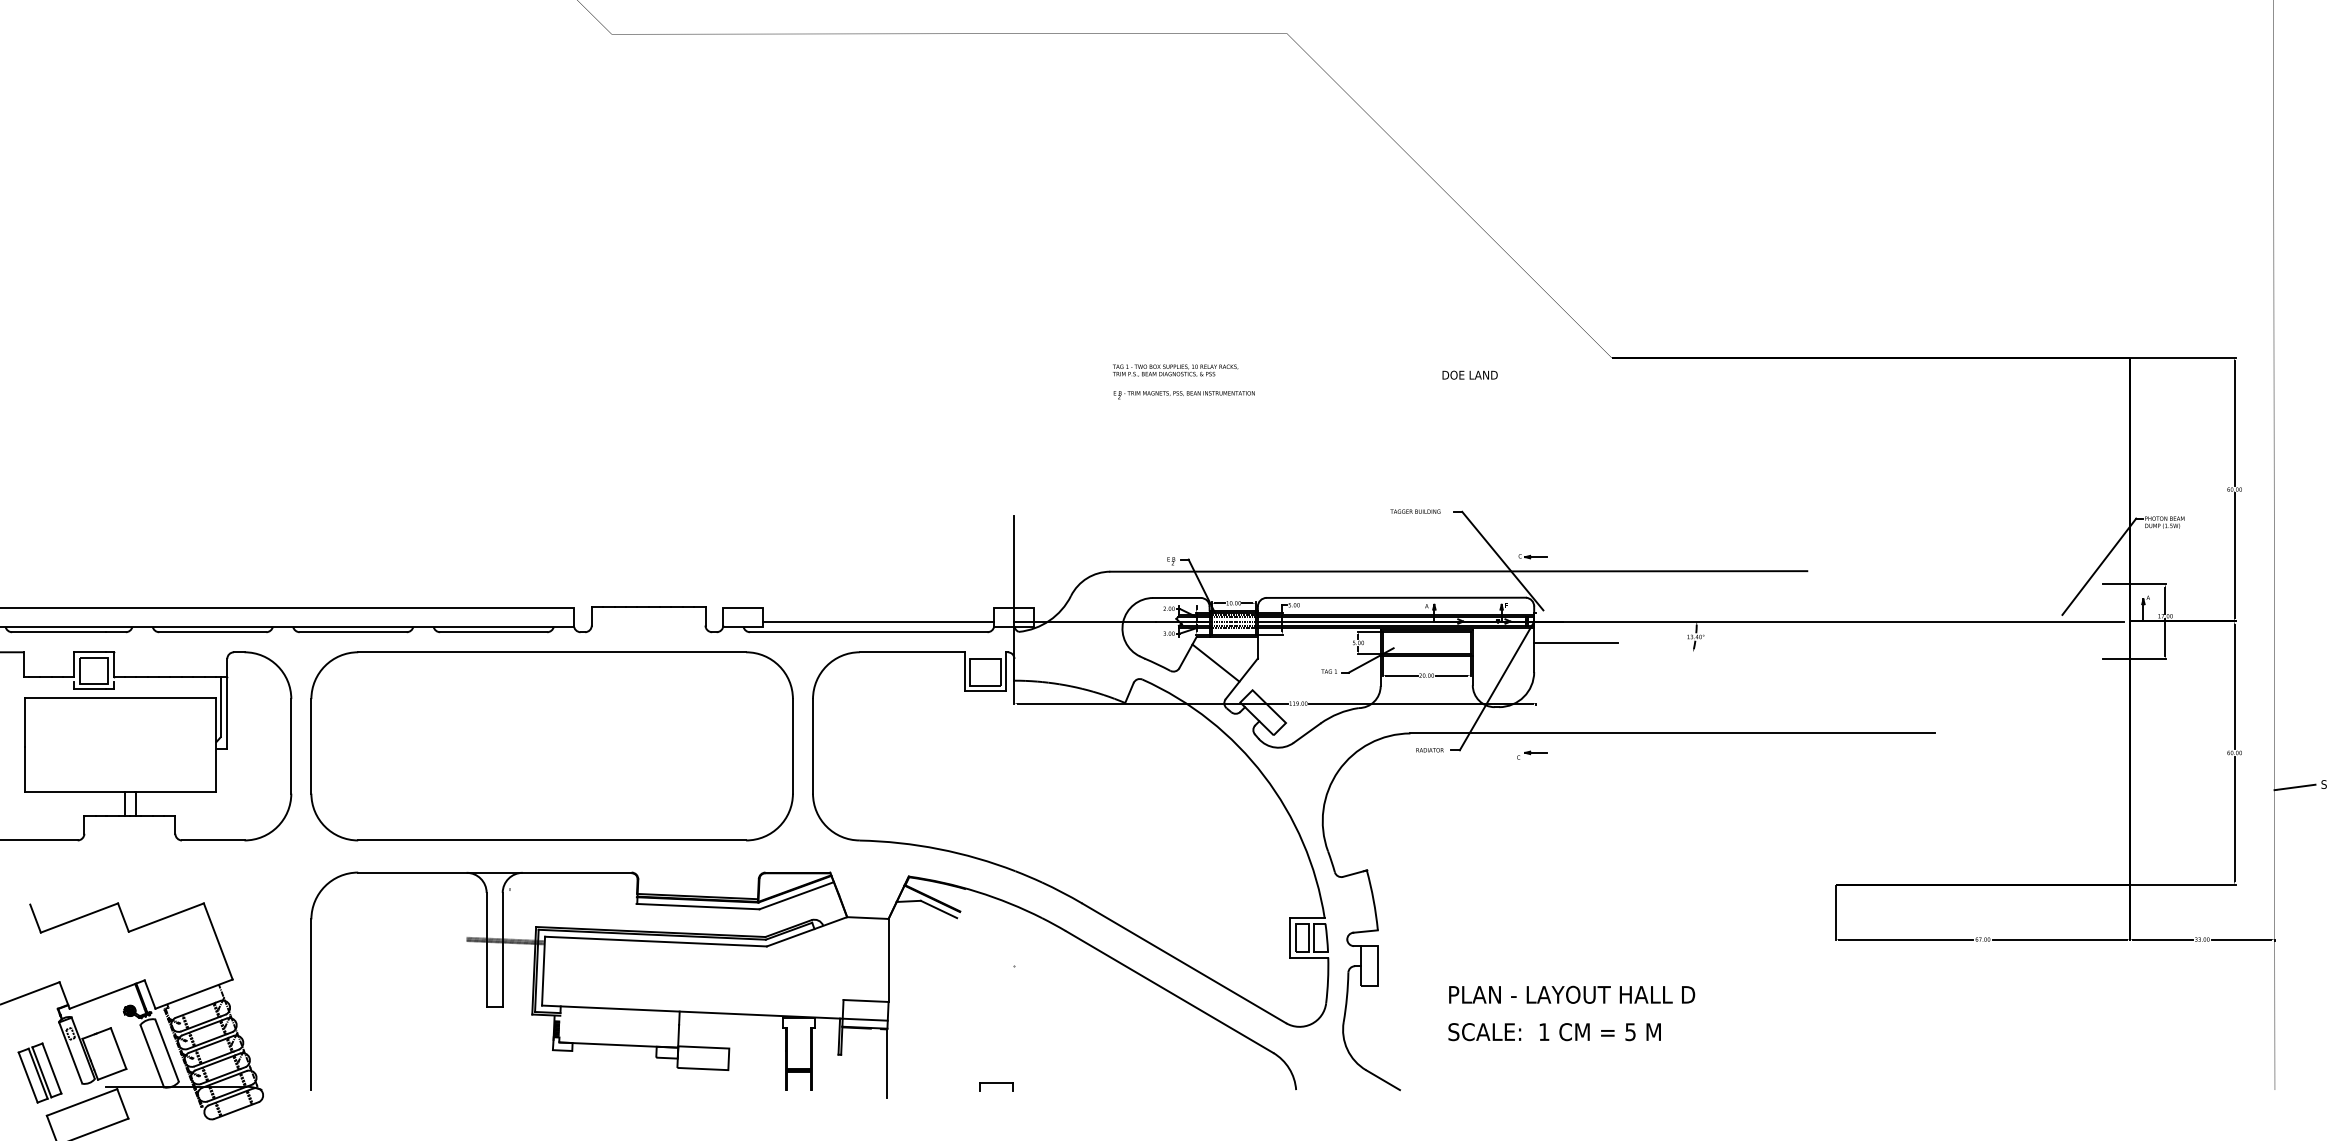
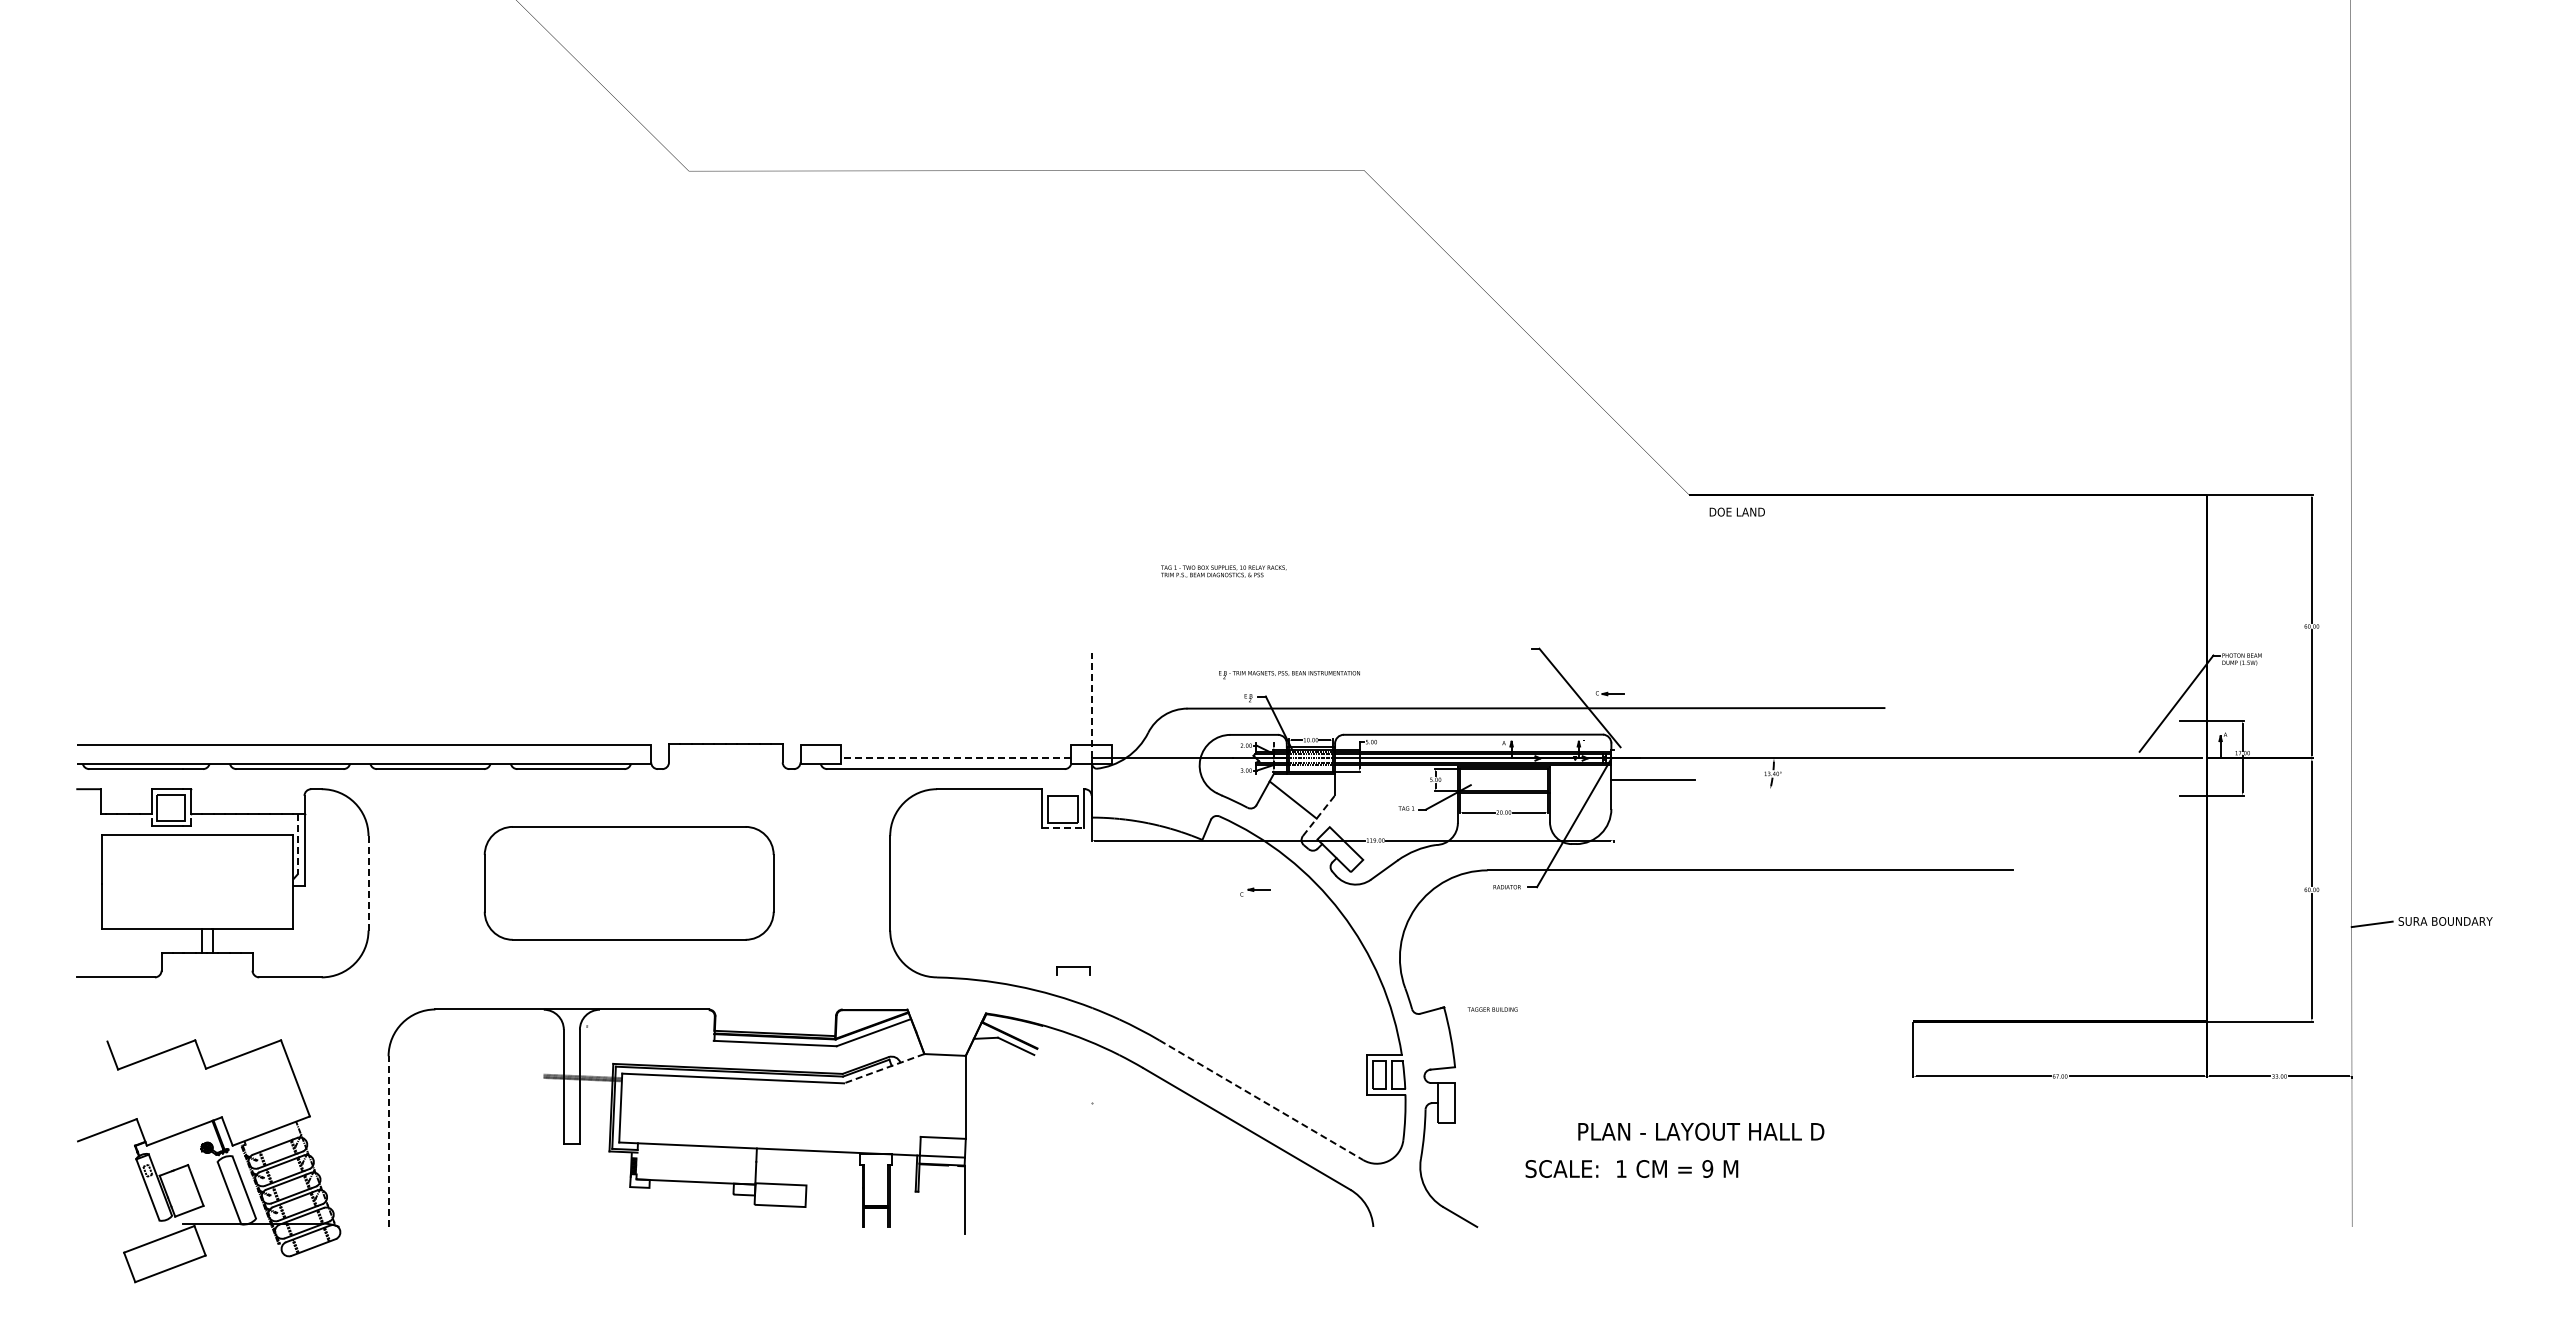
text: (1175, 370) -> (1223, 571), moved
text: (1469, 374) -> (1736, 511), moved
text: (1184, 395) -> (1289, 675), moved
text: (1415, 511) -> (1492, 1009), moved
line: (1014, 568) -> (1091, 705), solid -> dashed
line: (878, 621) -> (955, 758), solid -> dashed
line: (1242, 678) -> (1319, 815), solid -> dashed
line: (985, 691) -> (1062, 828), solid -> dashed
line: (220, 707) -> (297, 844), solid -> dashed
line: (291, 746) -> (368, 883), solid -> dashed
part: (551, 746) -> (628, 883), size x0.6
part: (1532, 754) -> (1255, 891), moved
line: (807, 931) -> (884, 1068), solid -> dashed
line: (1184, 963) -> (1261, 1100), solid -> dashed
text: (1572, 994) -> (1701, 1131), moved
line: (311, 1004) -> (388, 1141), solid -> dashed
text: (1630, 1031) -> (1707, 1168), 5 -> 9
part: (39, 1072) -> (116, 1209), removed
part: (996, 1086) -> (1073, 970), moved

